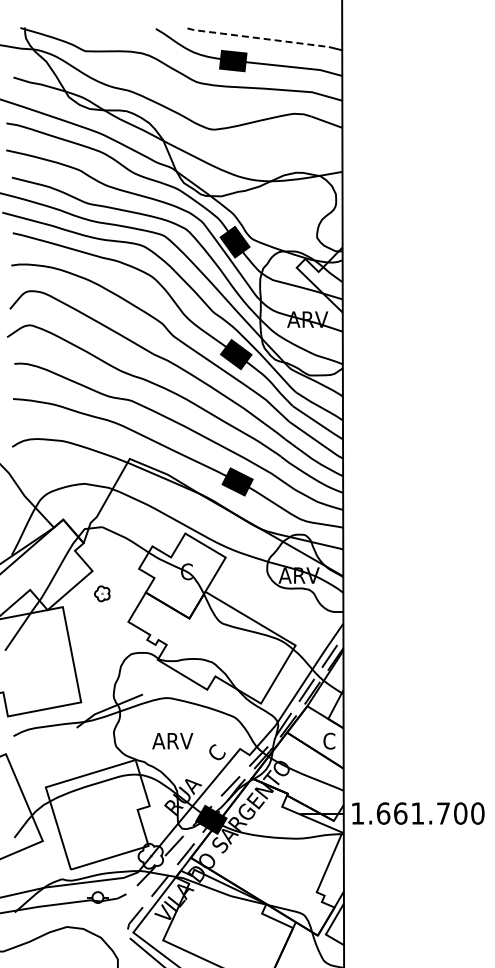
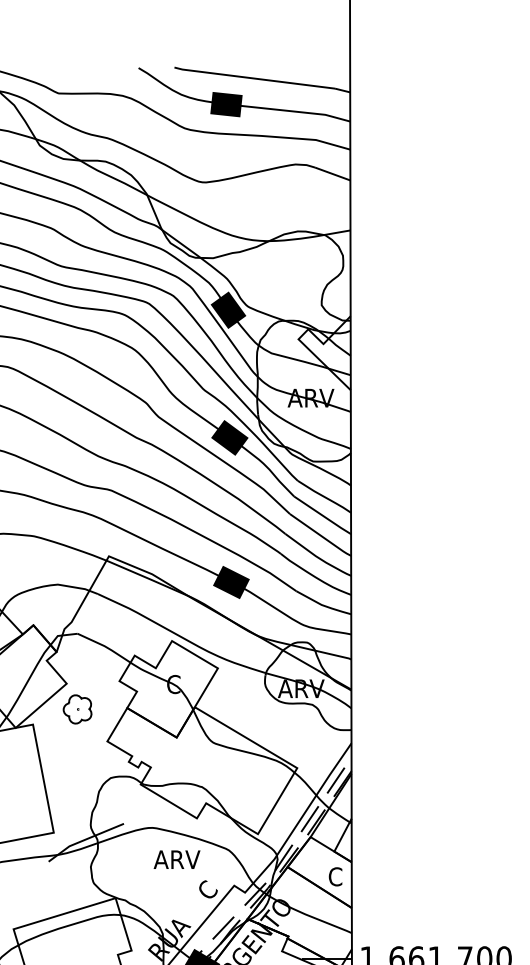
line: (257, 38) -> (253, 78), dashed -> solid
part: (102, 593) -> (77, 709), size x1.67
text: (172, 741) -> (176, 860), moved

